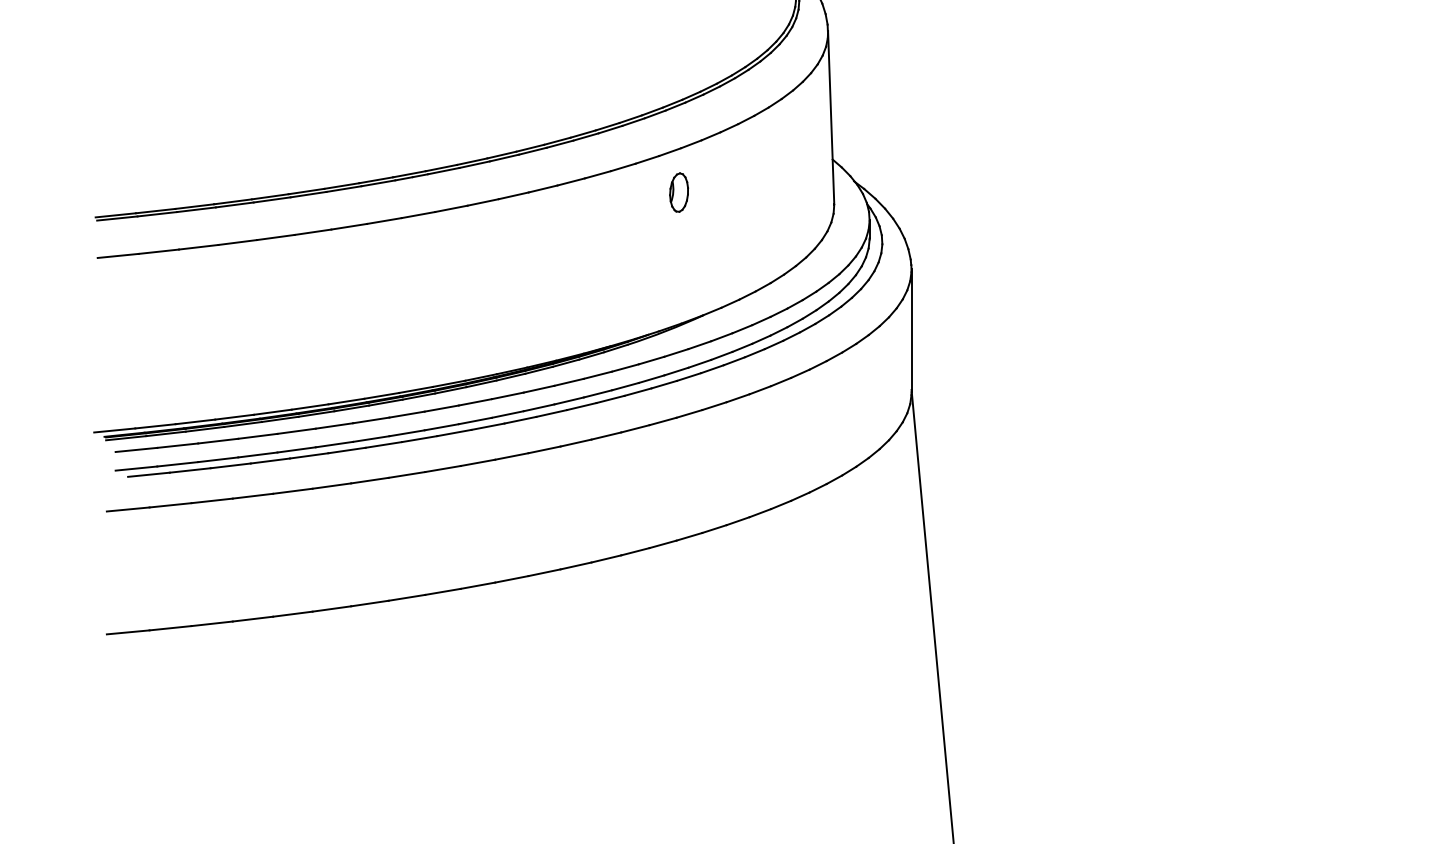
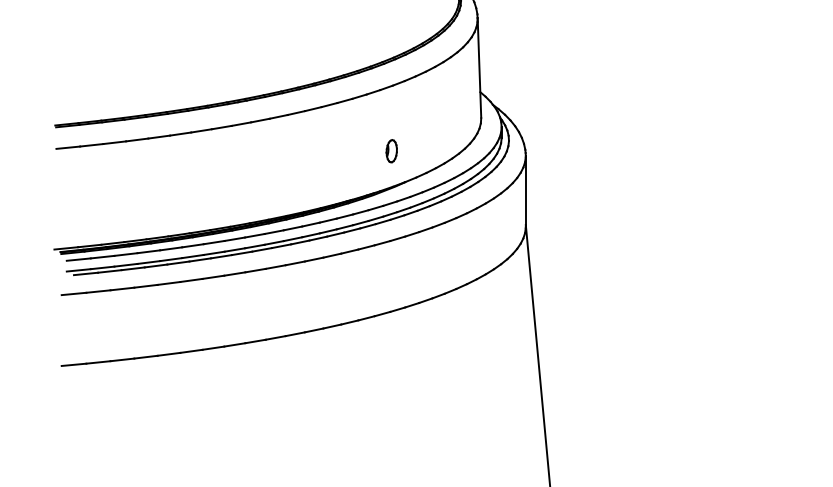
part: (678, 193) -> (391, 151), moved

